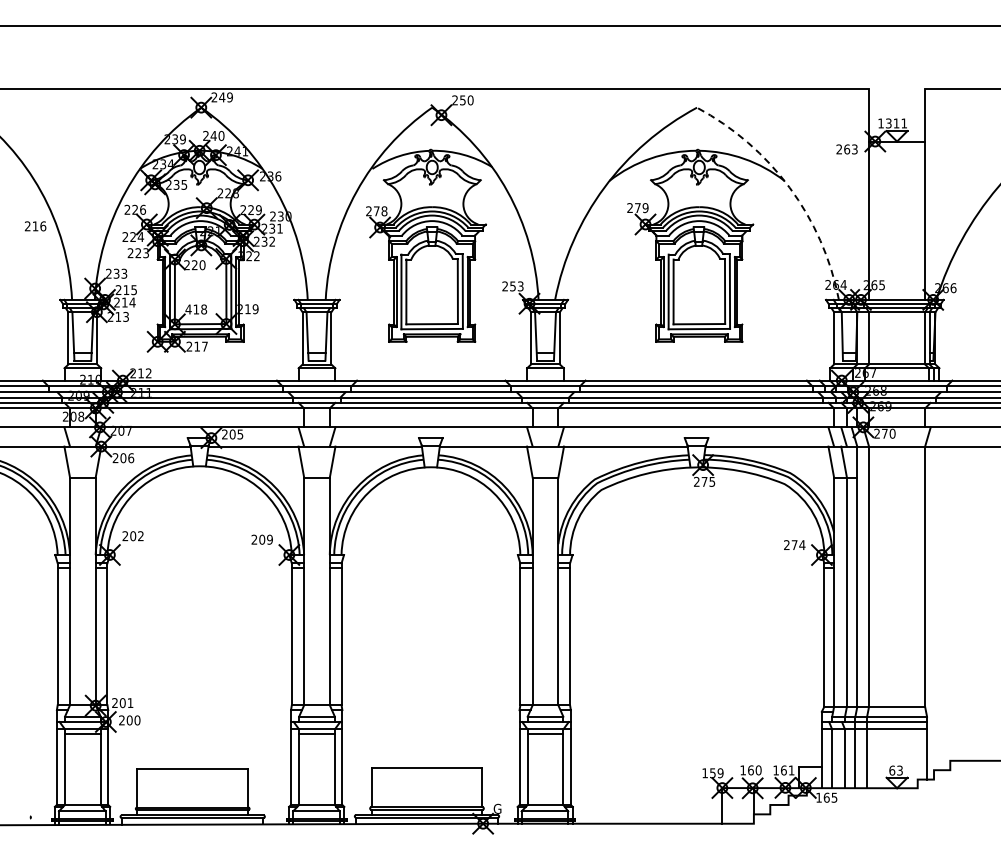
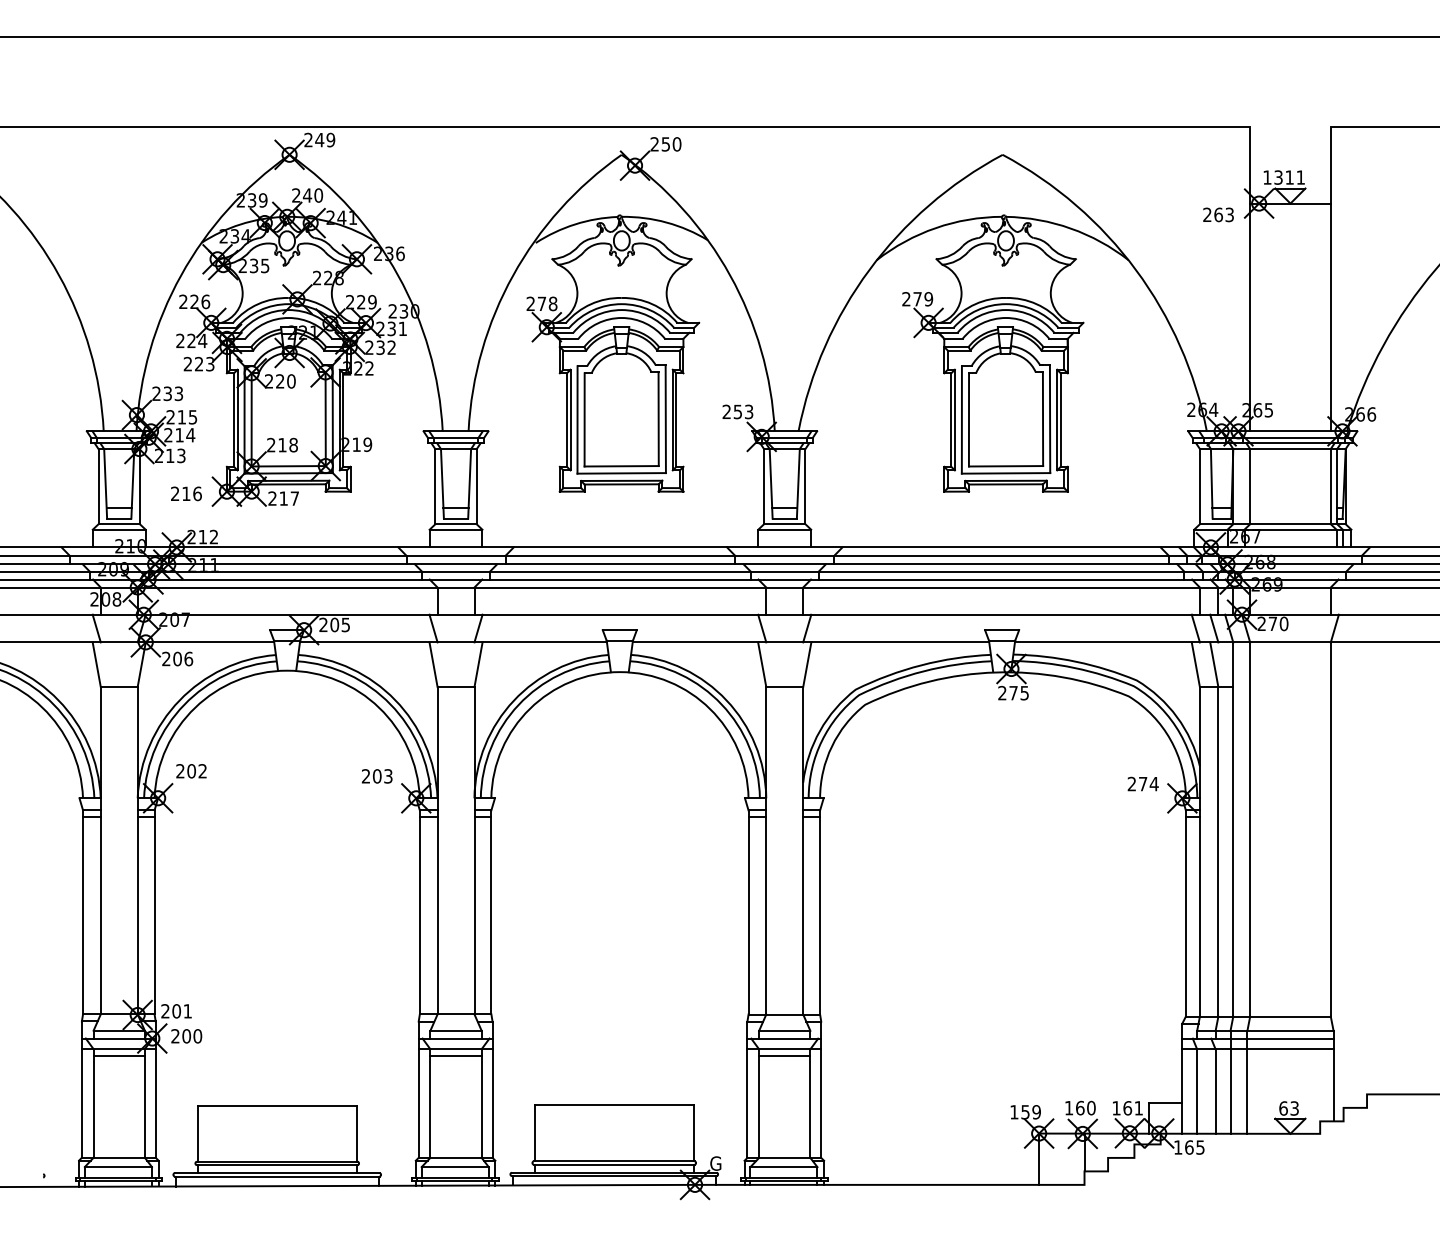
arc: (789, 187) -> (1135, 269), dashed -> solid
text: (35, 226) -> (186, 494), moved
text: (188, 309) -> (271, 445), 418 -> 218
text: (269, 539) -> (387, 776), 209 -> 203

